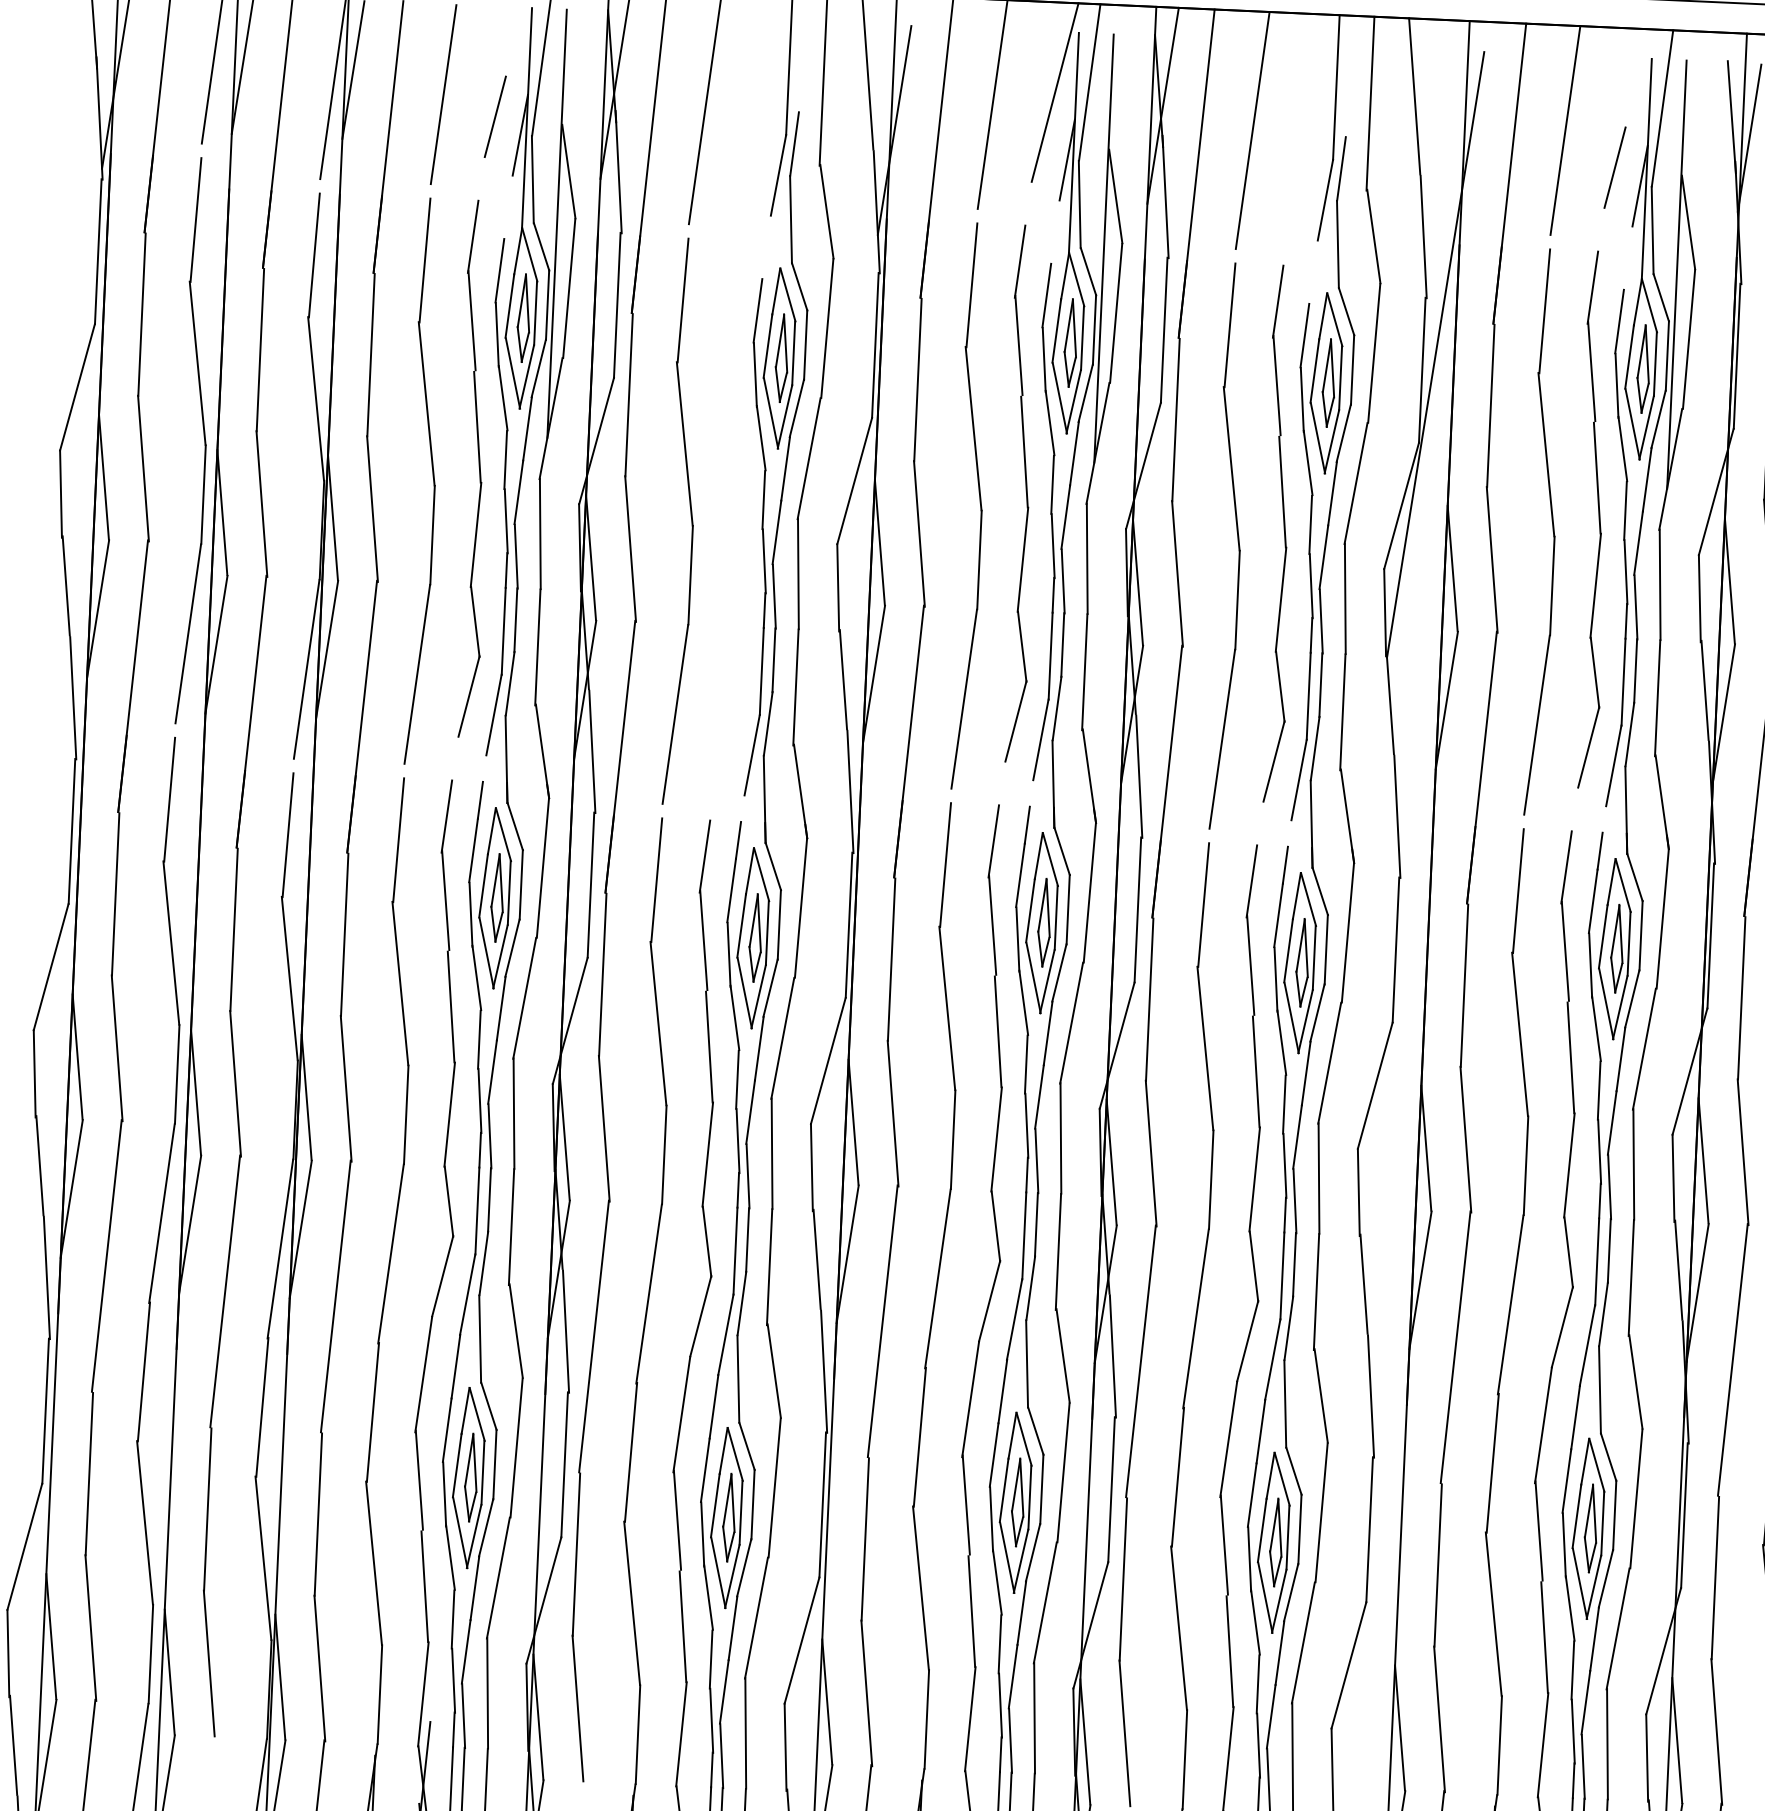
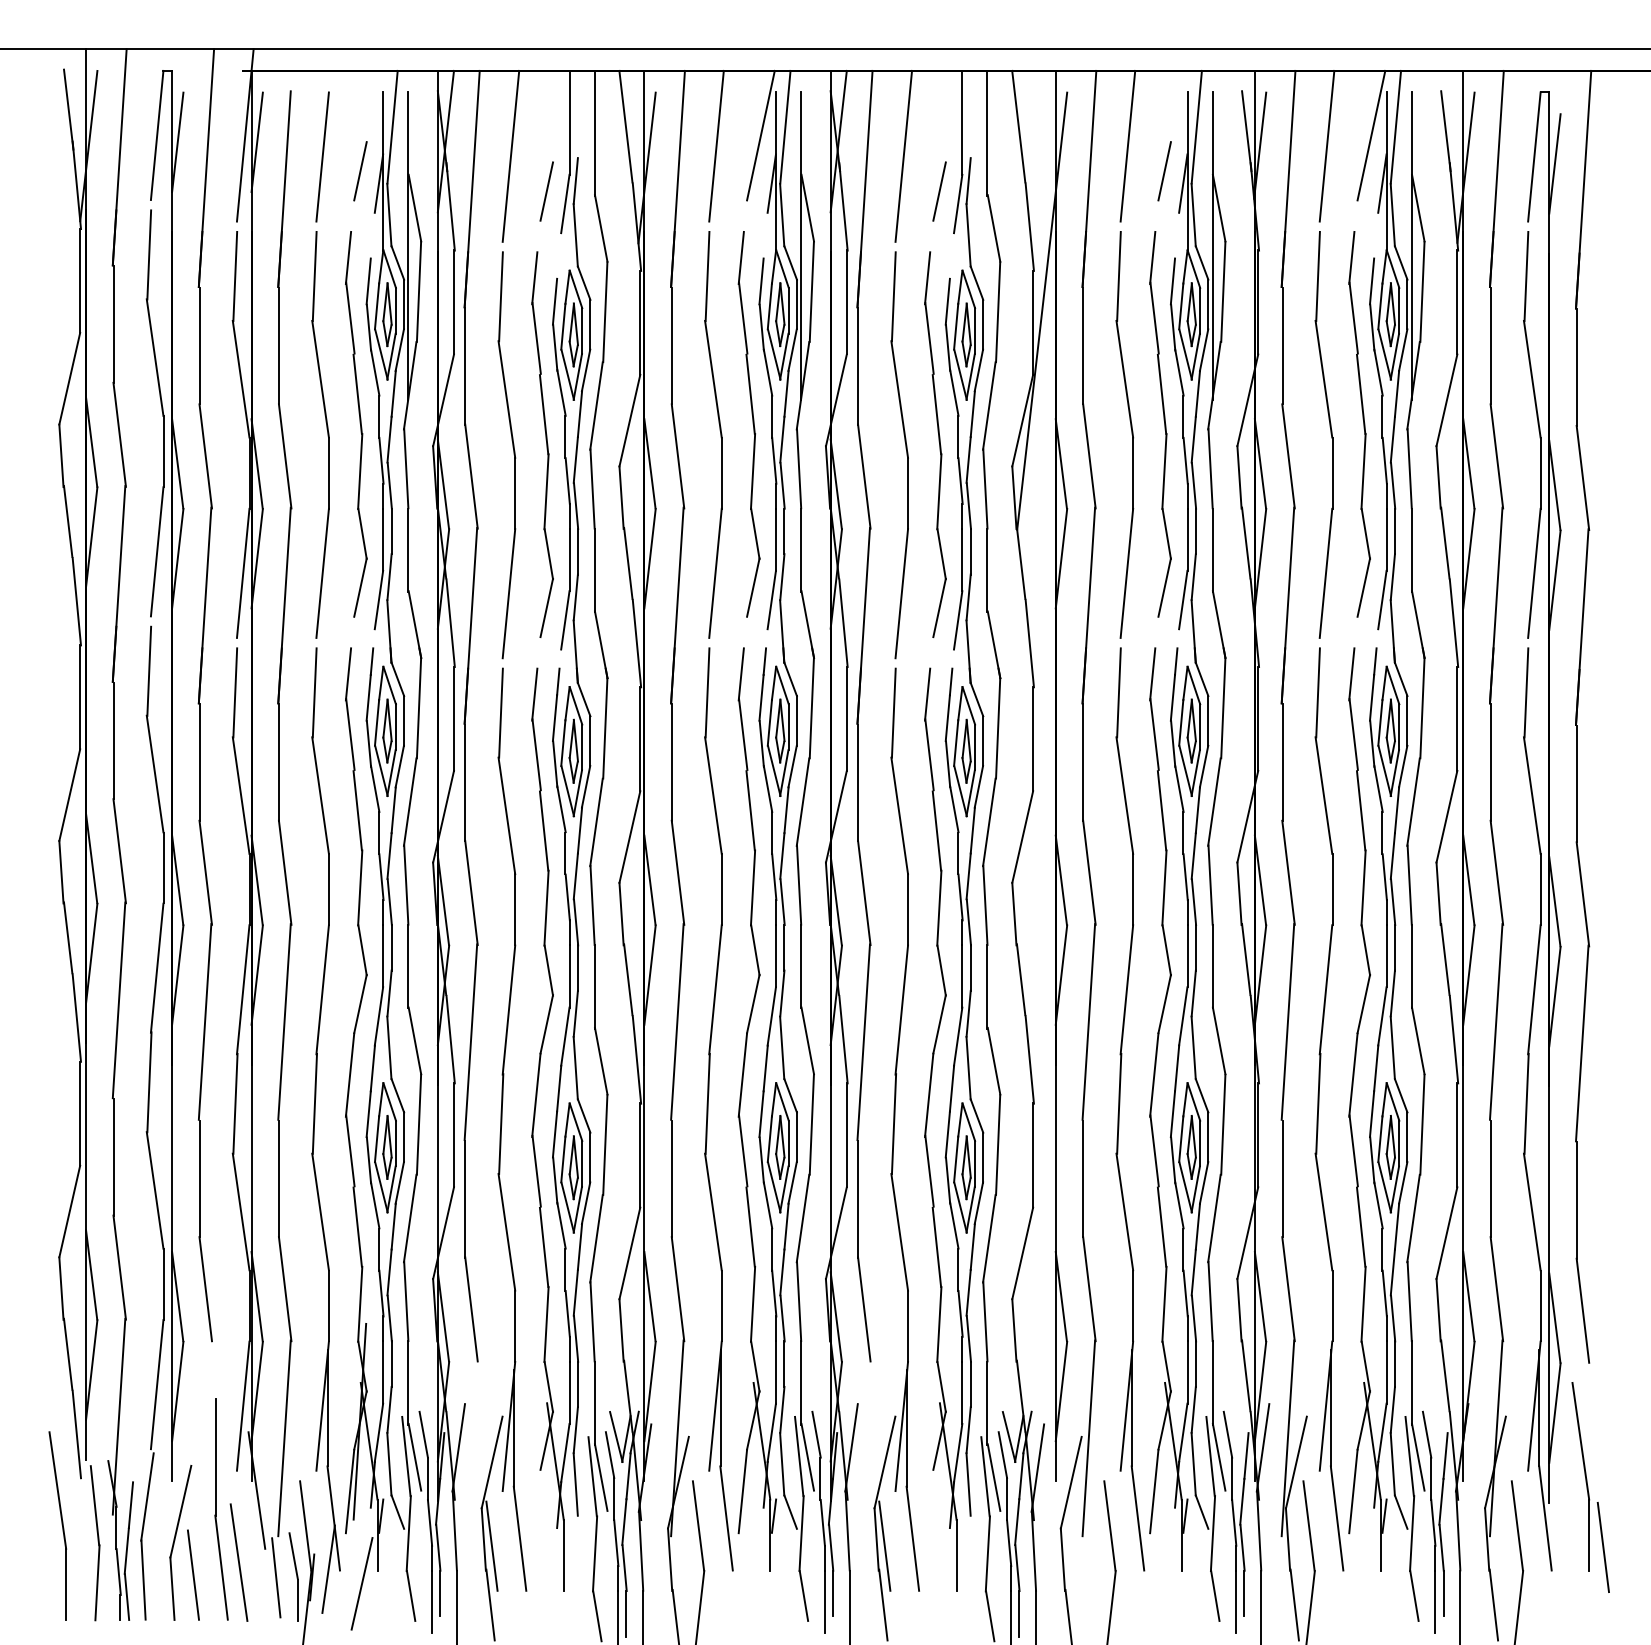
line: (753, 156) -> (546, 191), added
line: (1300, 181) -> (939, 191), added
part: (731, 508) -> (542, 444), added

